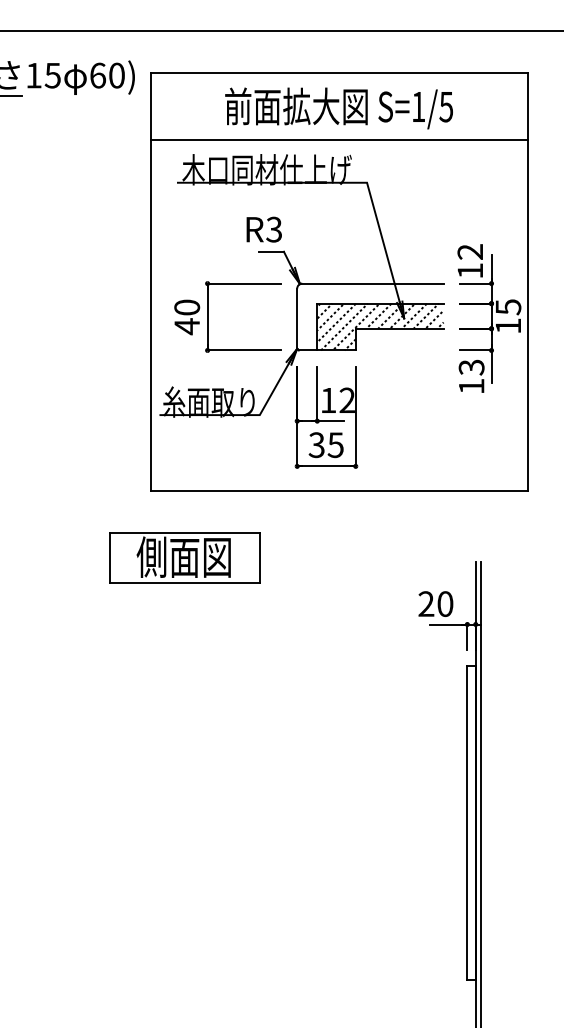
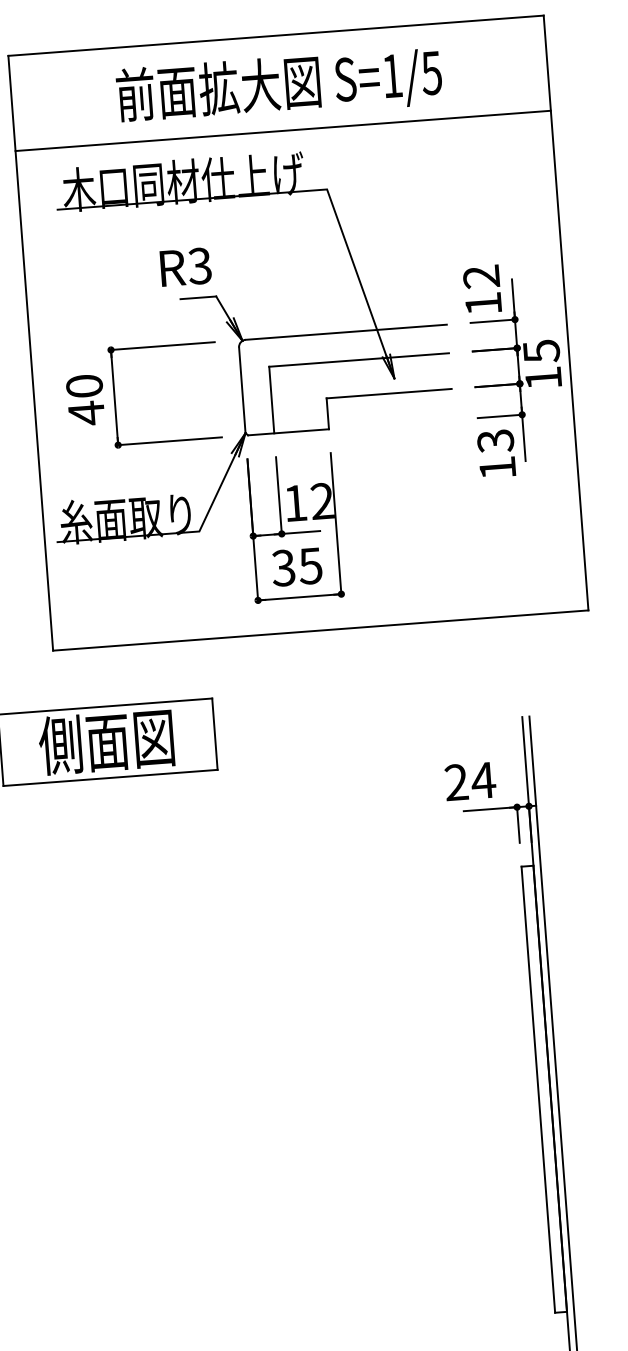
hatch: (380, 326) -> (361, 392), removed
text: (444, 604) -> (482, 781), 20 -> 24

